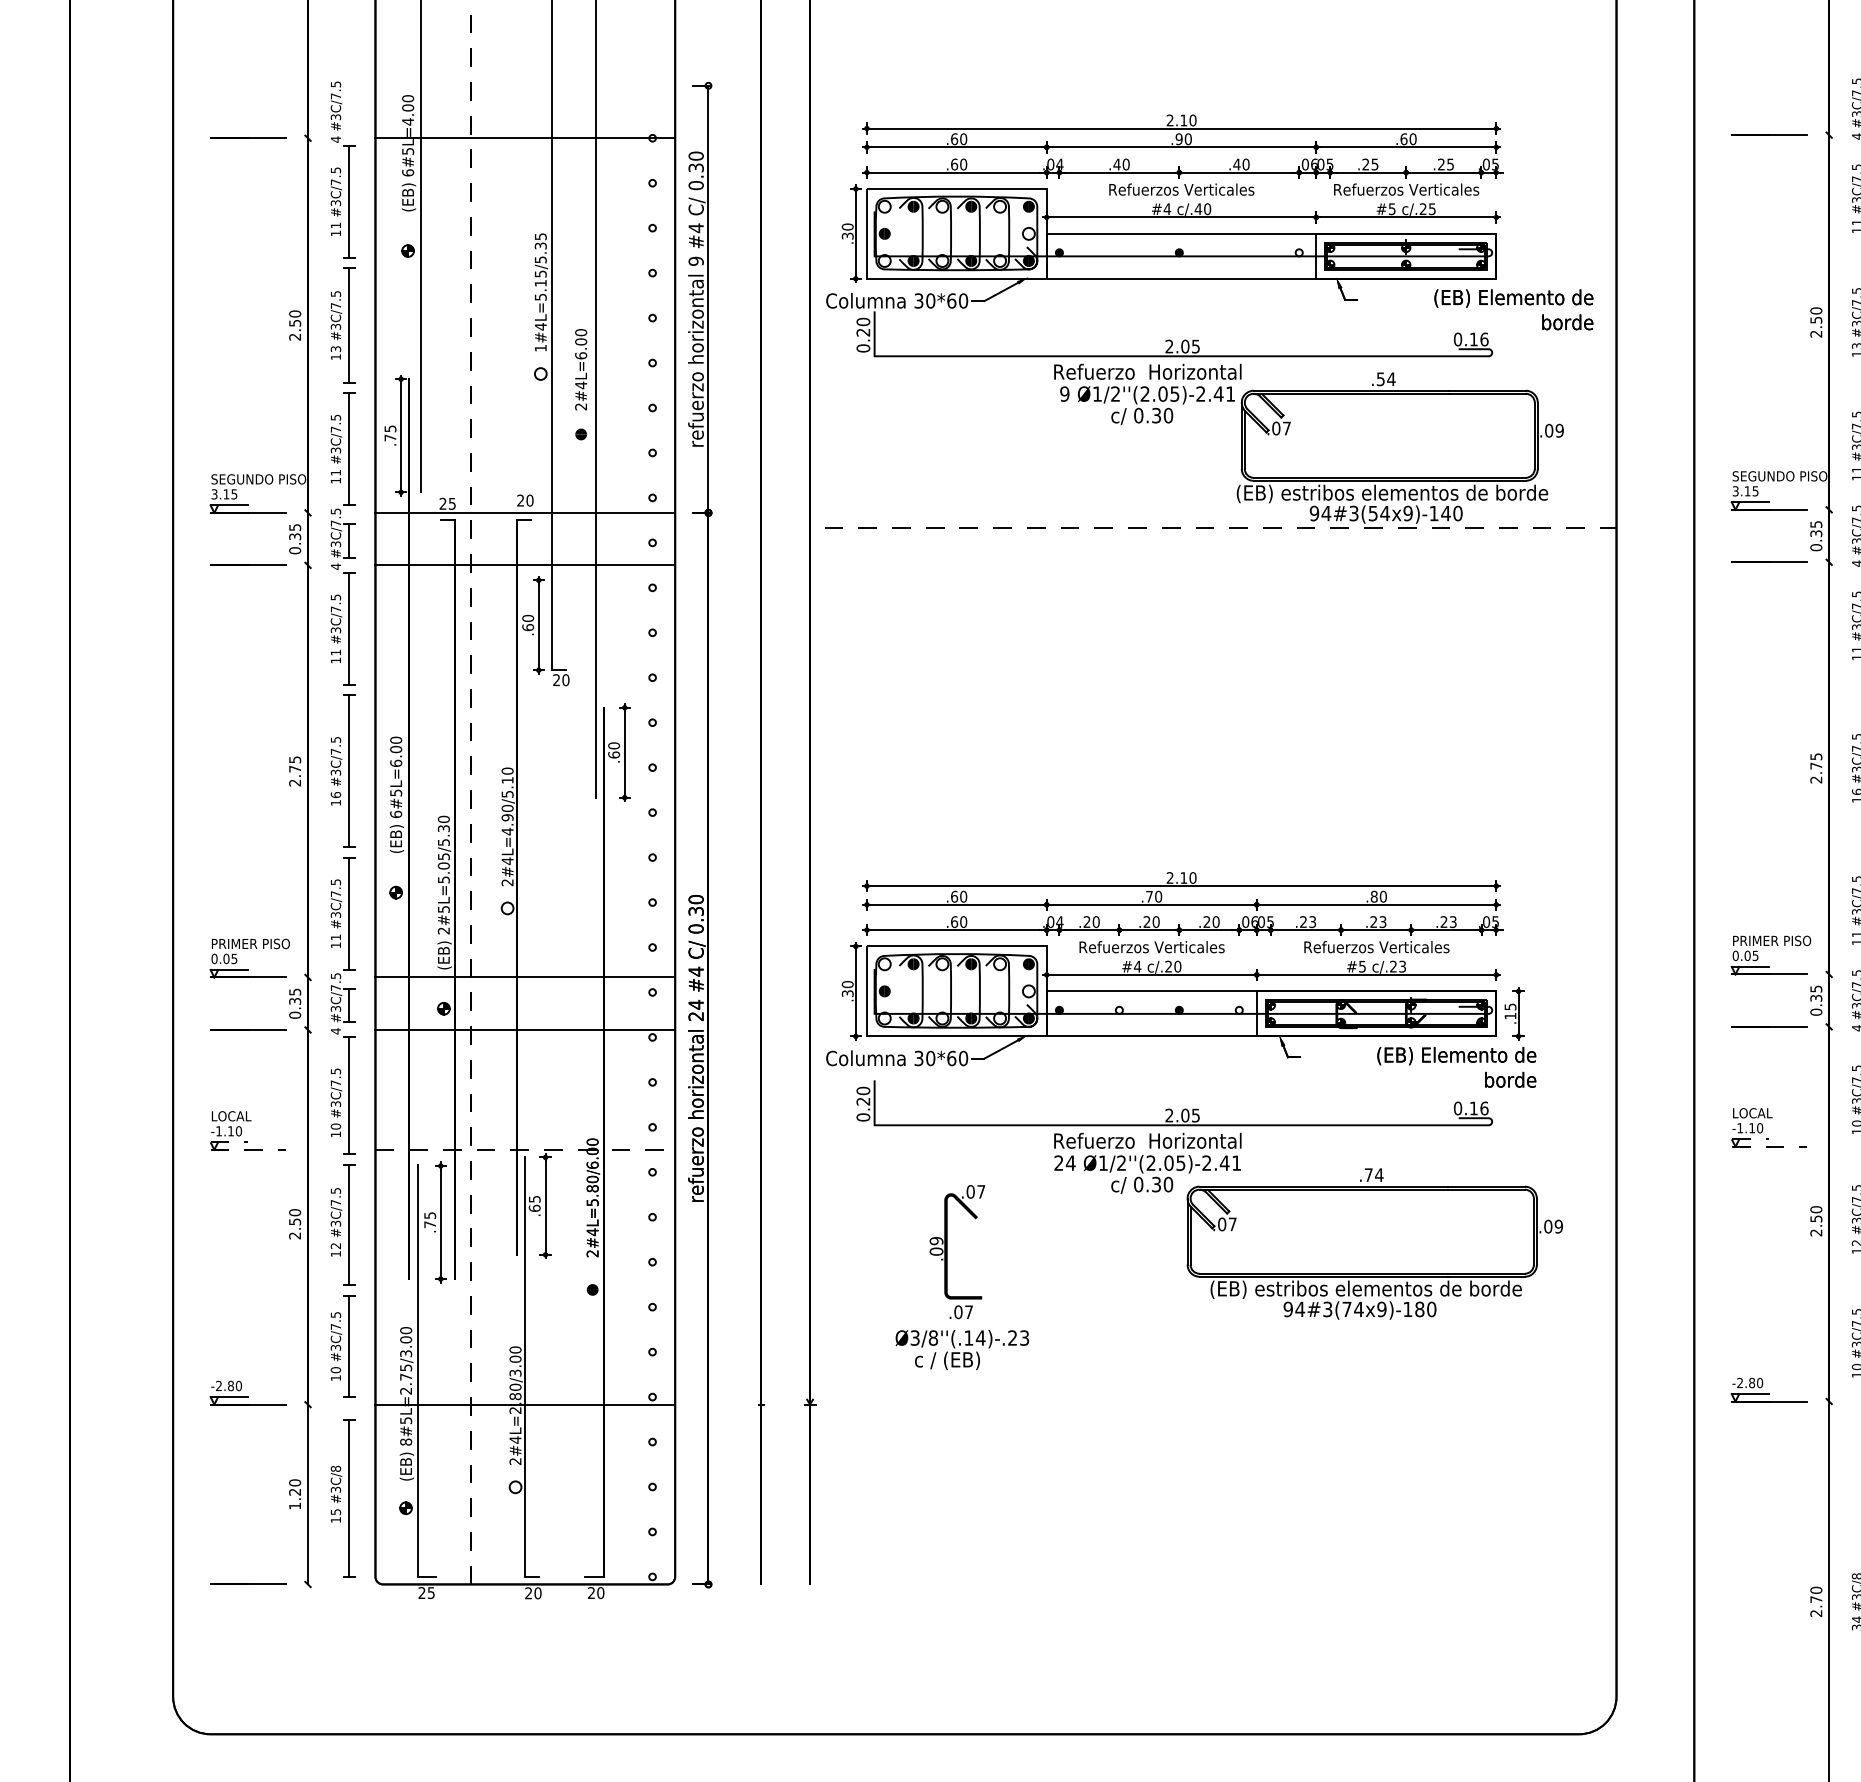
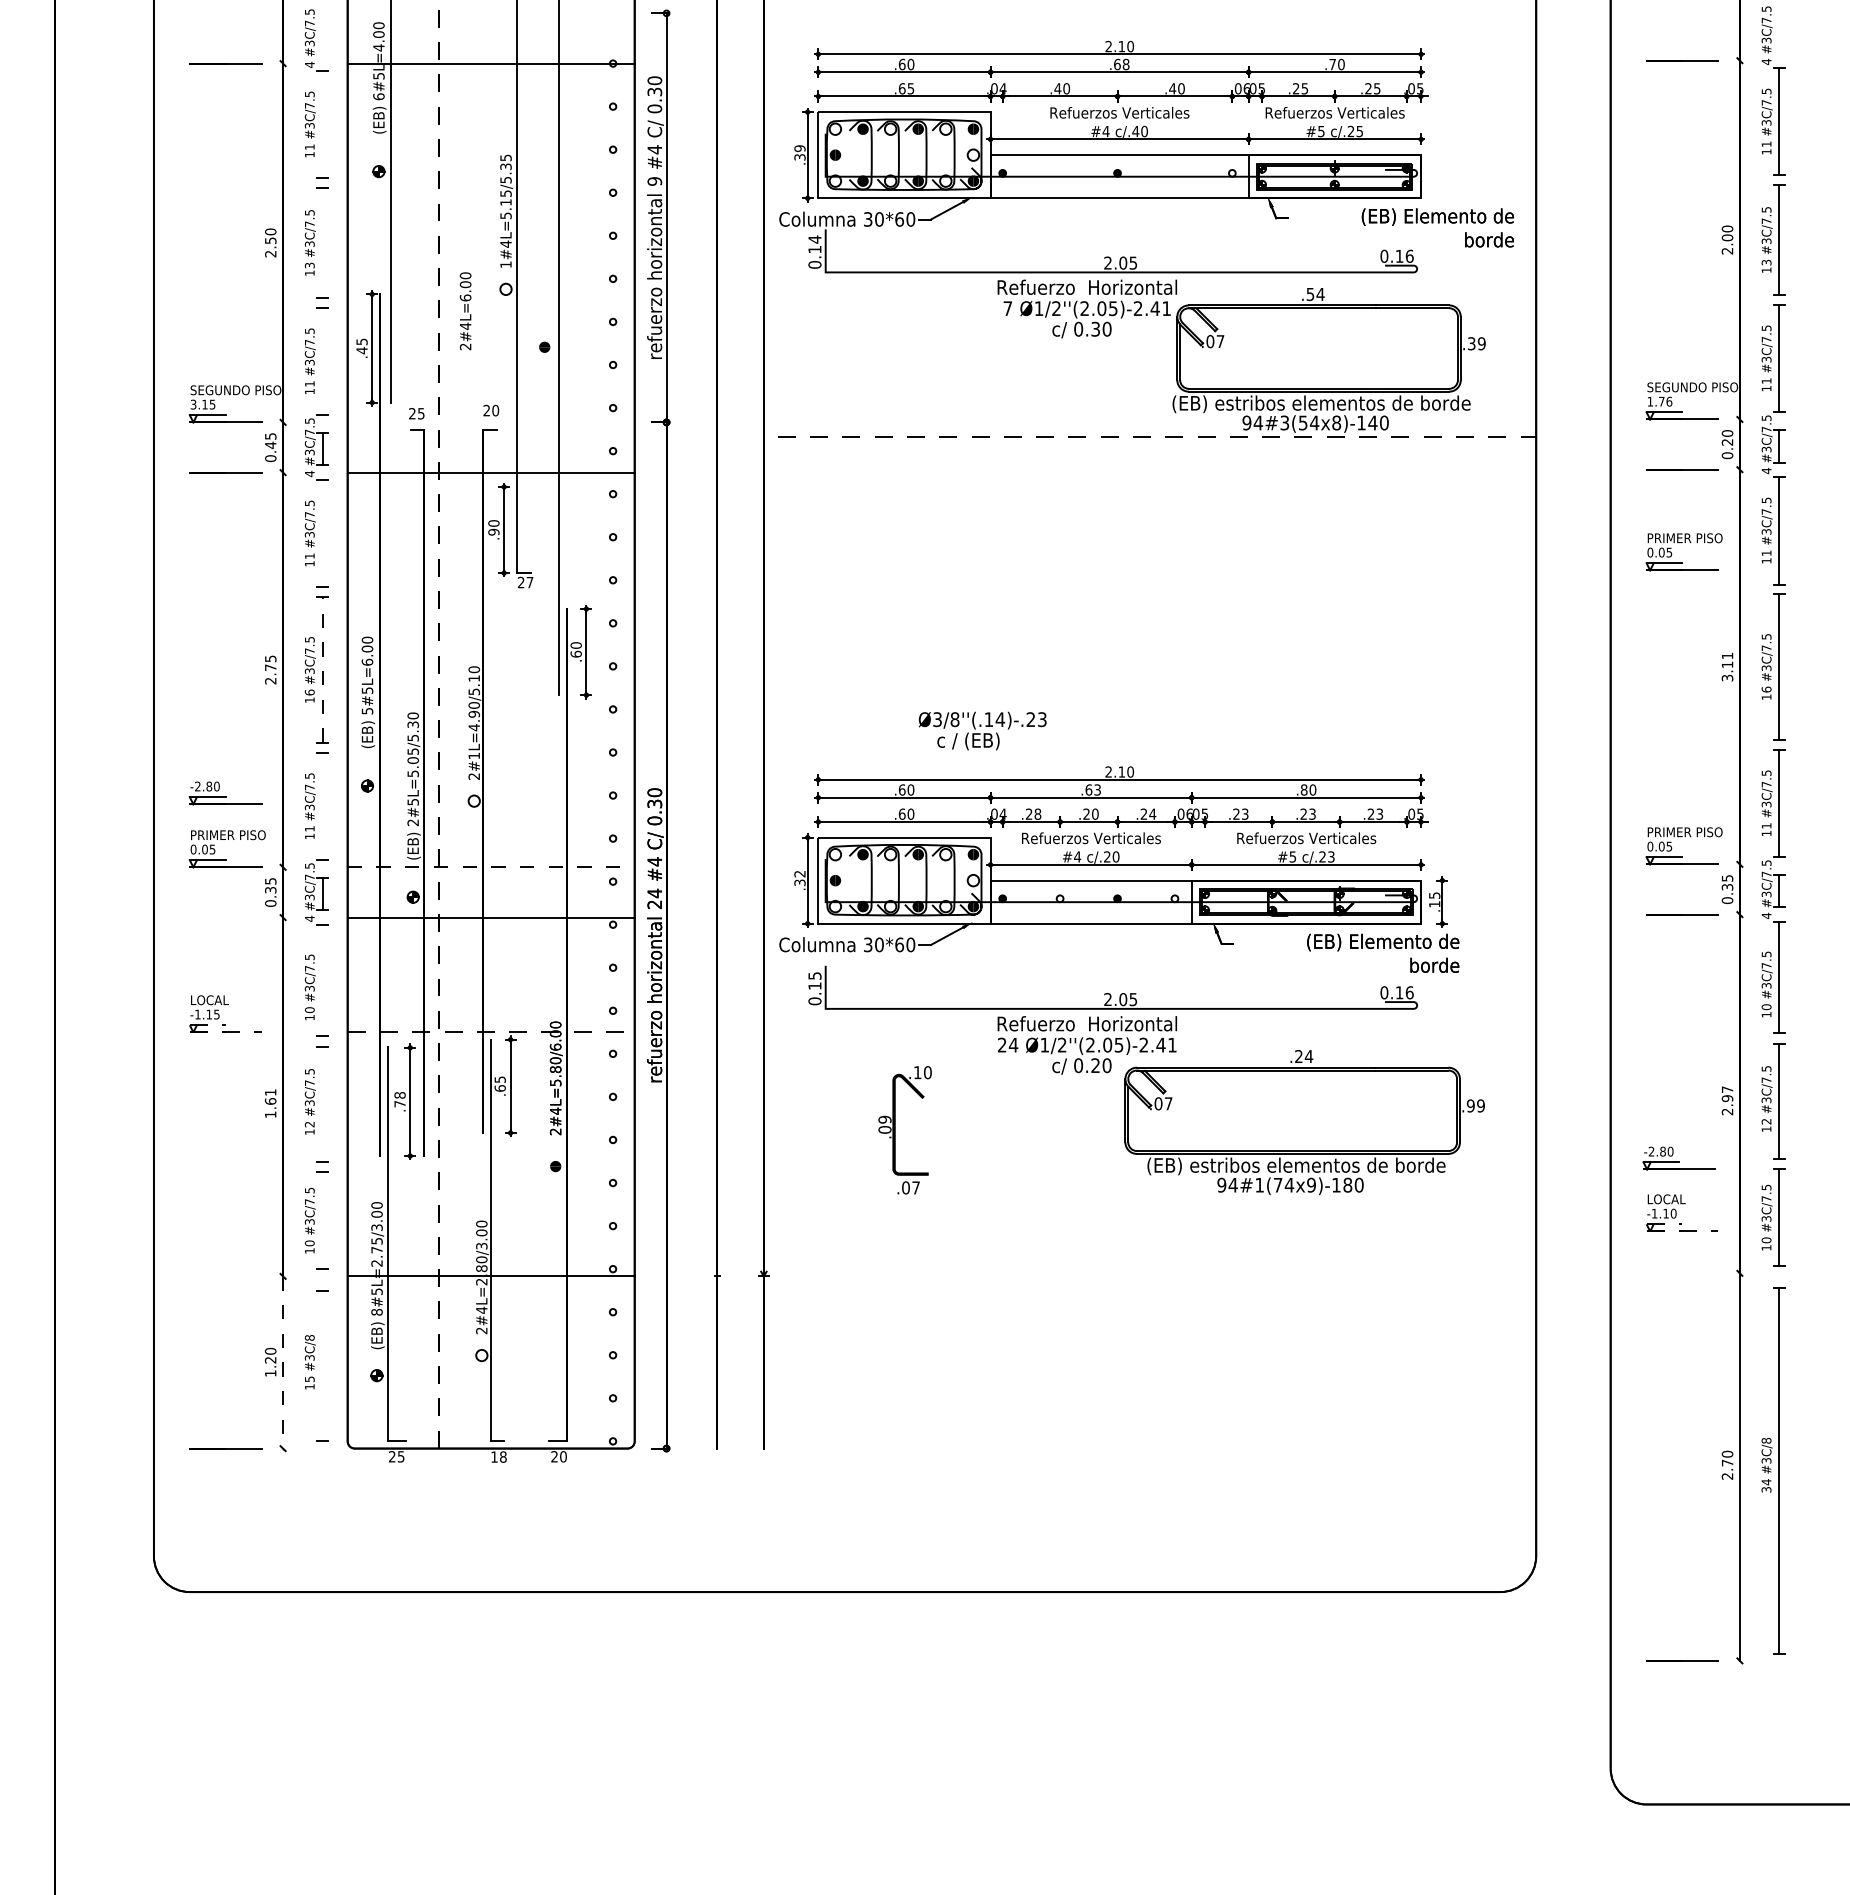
text: (1183, 139) -> (1121, 64), .90 -> .68
text: (1403, 139) -> (1332, 64), .60 -> .70
text: (963, 164) -> (910, 88), .60 -> .65
line: (349, 201) -> (322, 124), removed
text: (847, 226) -> (799, 148), .30 -> .39
text: (1816, 319) -> (1727, 237), 2.50 -> 2.00
line: (349, 325) -> (322, 242), removed
text: (862, 327) -> (814, 244), 0.20 -> 0.14
text: (580, 369) -> (465, 311), moved
text: (1064, 393) -> (1007, 308), 9 -> 7
text: (1548, 430) -> (1471, 343), .09 -> .39
text: (389, 437) -> (361, 350), .75 -> .45
line: (349, 449) -> (322, 361), removed
text: (1745, 491) -> (1659, 401), 3.15 -> 1.76
line: (524, 513) -> (490, 422), removed
text: (1407, 513) -> (1336, 422), 94#3(54x9)-140 -> 94#3(54x8)-140
text: (1816, 528) -> (1727, 437), 0.35 -> 0.20
text: (294, 535) -> (270, 444), 0.35 -> 0.45
text: (527, 626) -> (493, 531), .60 -> .90
line: (349, 628) -> (322, 533), removed
part: (1768, 639) -> (1681, 543), added
text: (565, 680) -> (529, 582), 20 -> 27
text: (1816, 767) -> (1727, 666), 2.75 -> 3.11
line: (349, 770) -> (322, 669), solid -> dashed
text: (396, 813) -> (367, 710), 6#5L=6.00 -> 5#5L=6.00
text: (506, 860) -> (473, 755), 2#4L=4.90/5.10 -> 2#1L=4.90/5.10
text: (1154, 896) -> (1093, 789), .70 -> .63
line: (349, 913) -> (322, 806), removed
text: (1095, 921) -> (1037, 813), .20 -> .28
text: (1215, 921) -> (1152, 813), .20 -> .24
line: (525, 977) -> (491, 867), solid -> dashed
text: (847, 983) -> (799, 873), .30 -> .32
line: (247, 1029) -> (225, 917), removed
line: (349, 1094) -> (322, 979), removed
text: (862, 1095) -> (814, 980), 0.20 -> 0.15
part: (1768, 1126) -> (1681, 1212), moved
text: (238, 1131) -> (216, 1014), -1.10 -> -1.15
text: (1368, 1175) -> (1298, 1056), .74 -> .24
text: (1156, 1184) -> (1095, 1065), 0.30 -> 0.20
text: (975, 1191) -> (922, 1072), .07 -> .10
text: (1816, 1214) -> (1727, 1094), 2.50 -> 2.97
text: (429, 1215) -> (399, 1095), .75 -> .78
text: (294, 1224) -> (270, 1103), 2.50 -> 1.61
line: (349, 1224) -> (322, 1103), removed
text: (1547, 1226) -> (1470, 1105), .09 -> .99
text: (1327, 1308) -> (1259, 1184), 94#3(74x9)-180 -> 94#1(74x9)-180
line: (349, 1346) -> (322, 1220), removed
text: (962, 1349) -> (982, 730), moved
part: (1768, 1390) -> (1678, 1158), moved
part: (247, 1393) -> (225, 793), moved
line: (308, 1494) -> (283, 1362), solid -> dashed
line: (349, 1497) -> (322, 1365), removed
text: (532, 1592) -> (498, 1456), 20 -> 18

